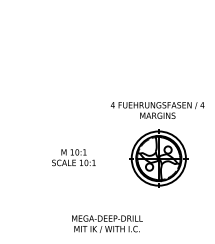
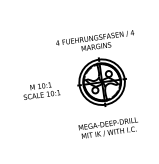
text: (73, 157) -> (41, 90), moved
text: (107, 223) -> (108, 127), moved

